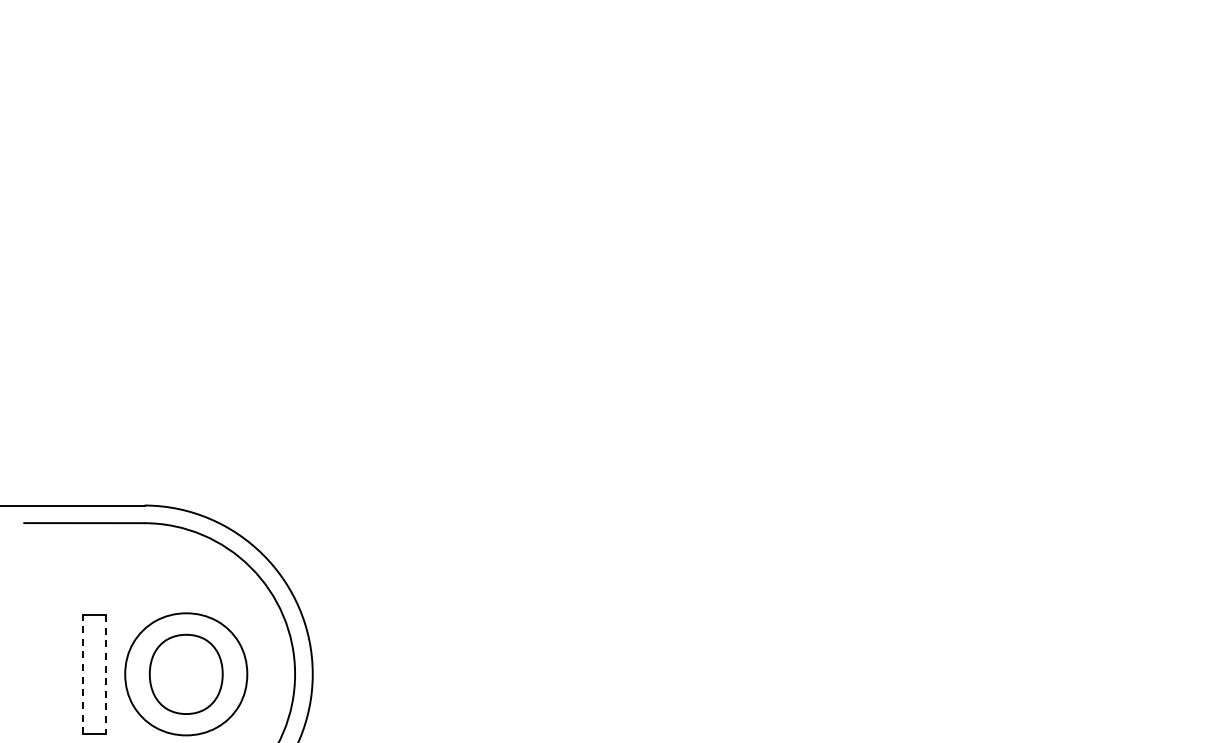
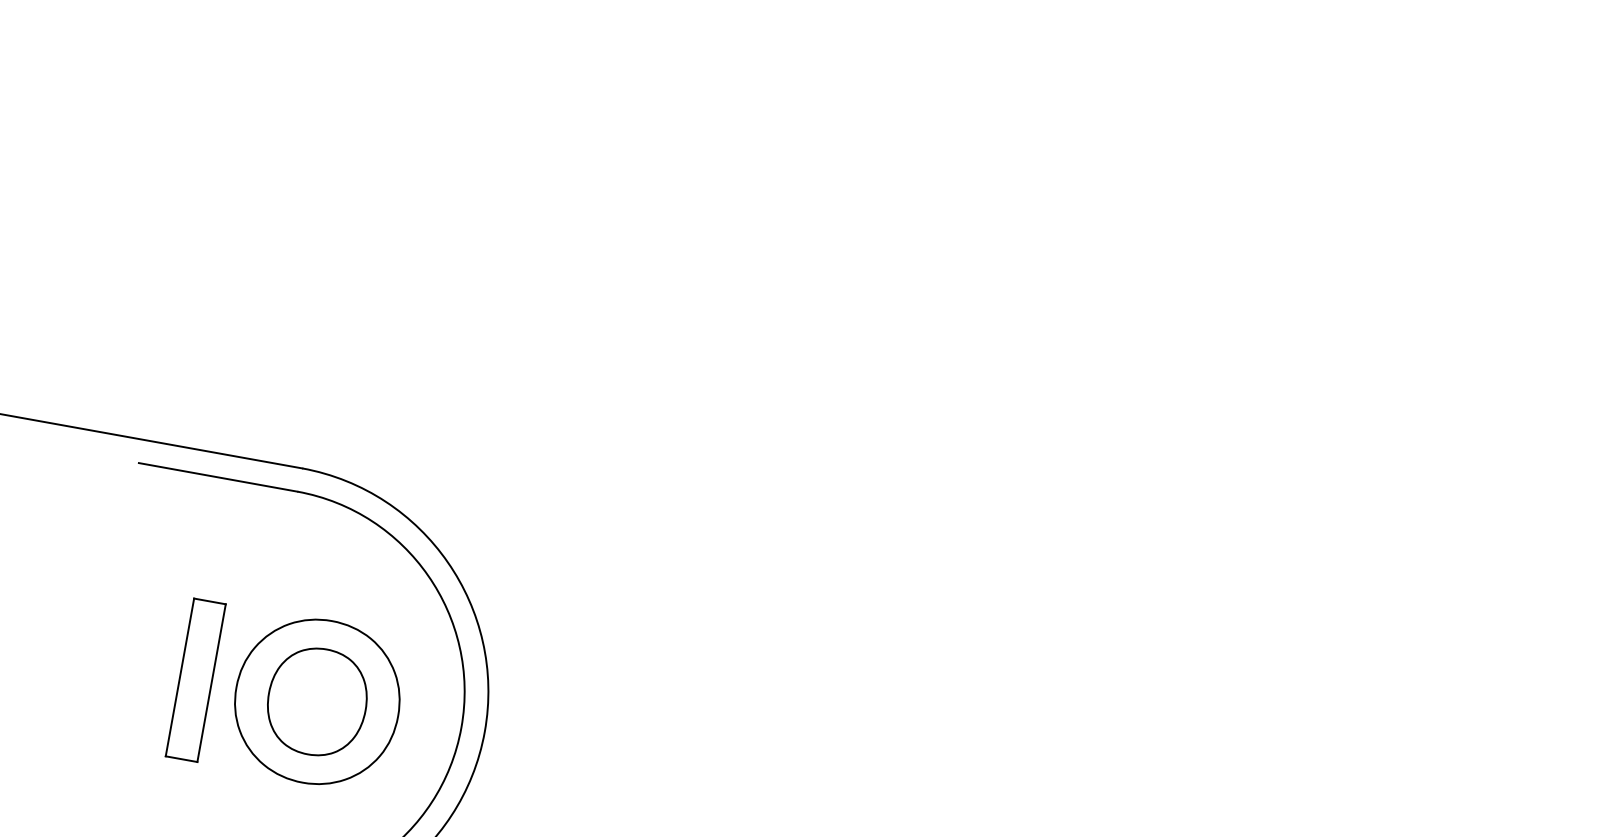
line: (82, 674) -> (179, 677), dashed -> solid
line: (106, 674) -> (211, 683), dashed -> solid

